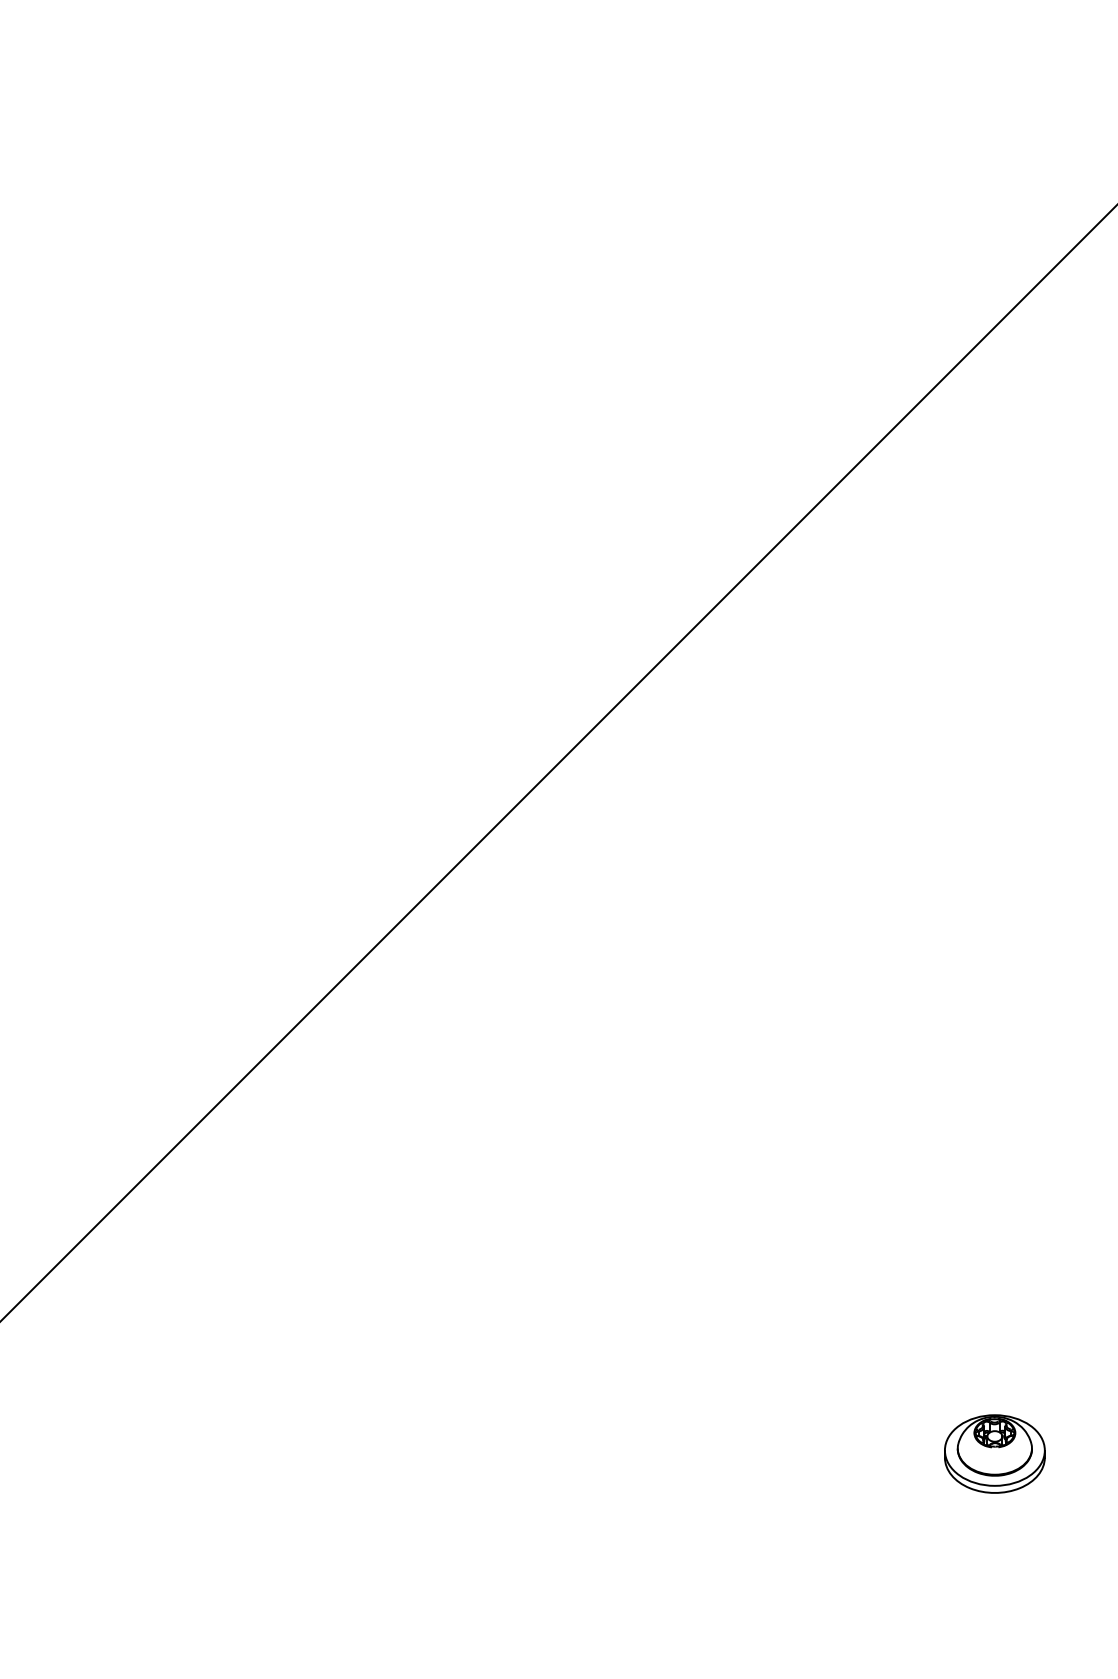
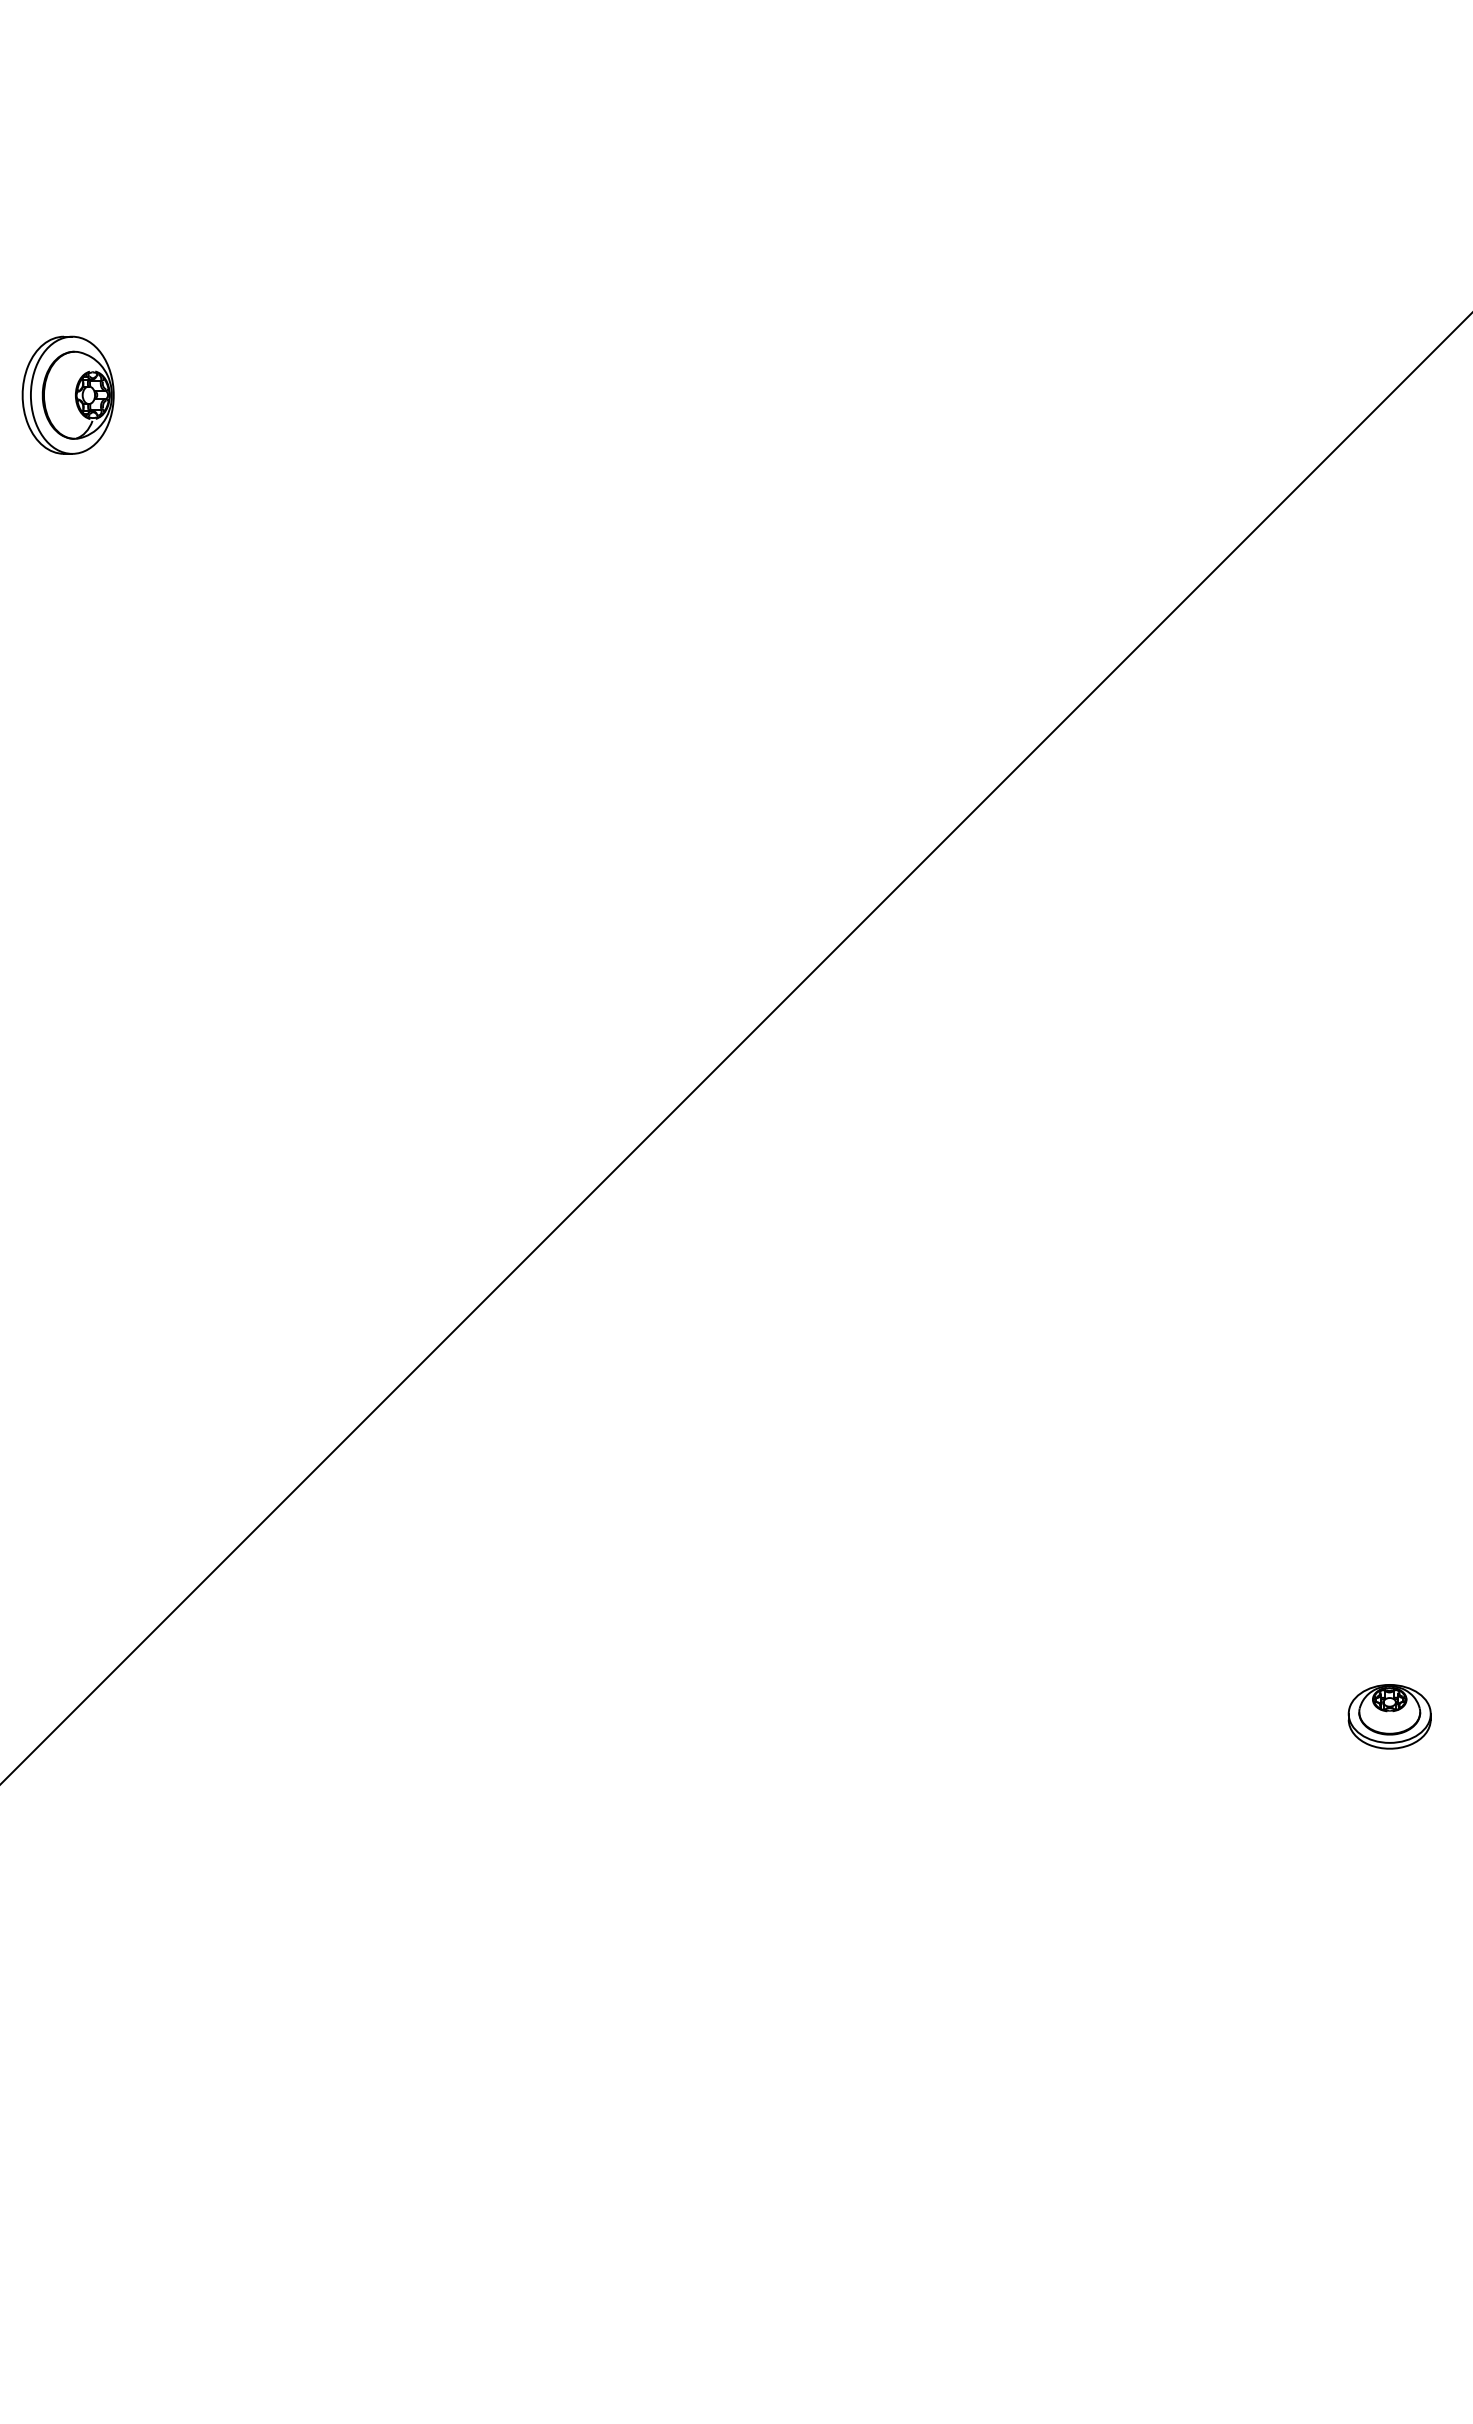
part: (994, 1453) -> (1389, 1716), size x0.7

